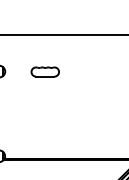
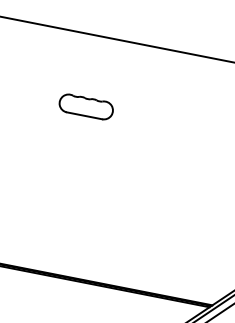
part: (44, 71) -> (84, 105), moved

